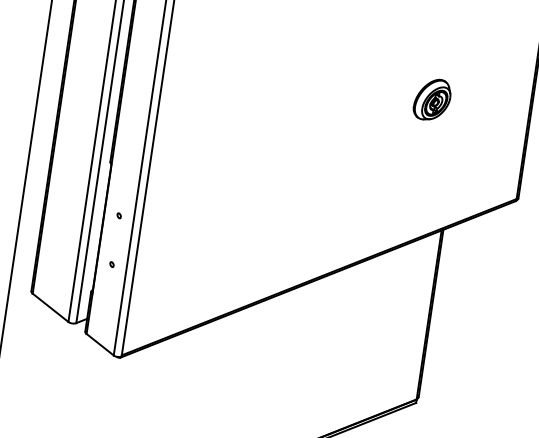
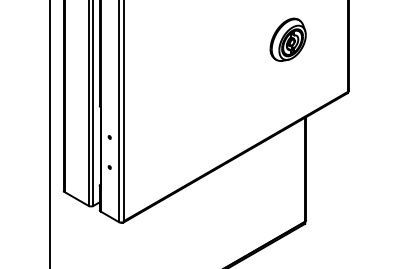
part: (431, 99) -> (287, 39), size x1.67

